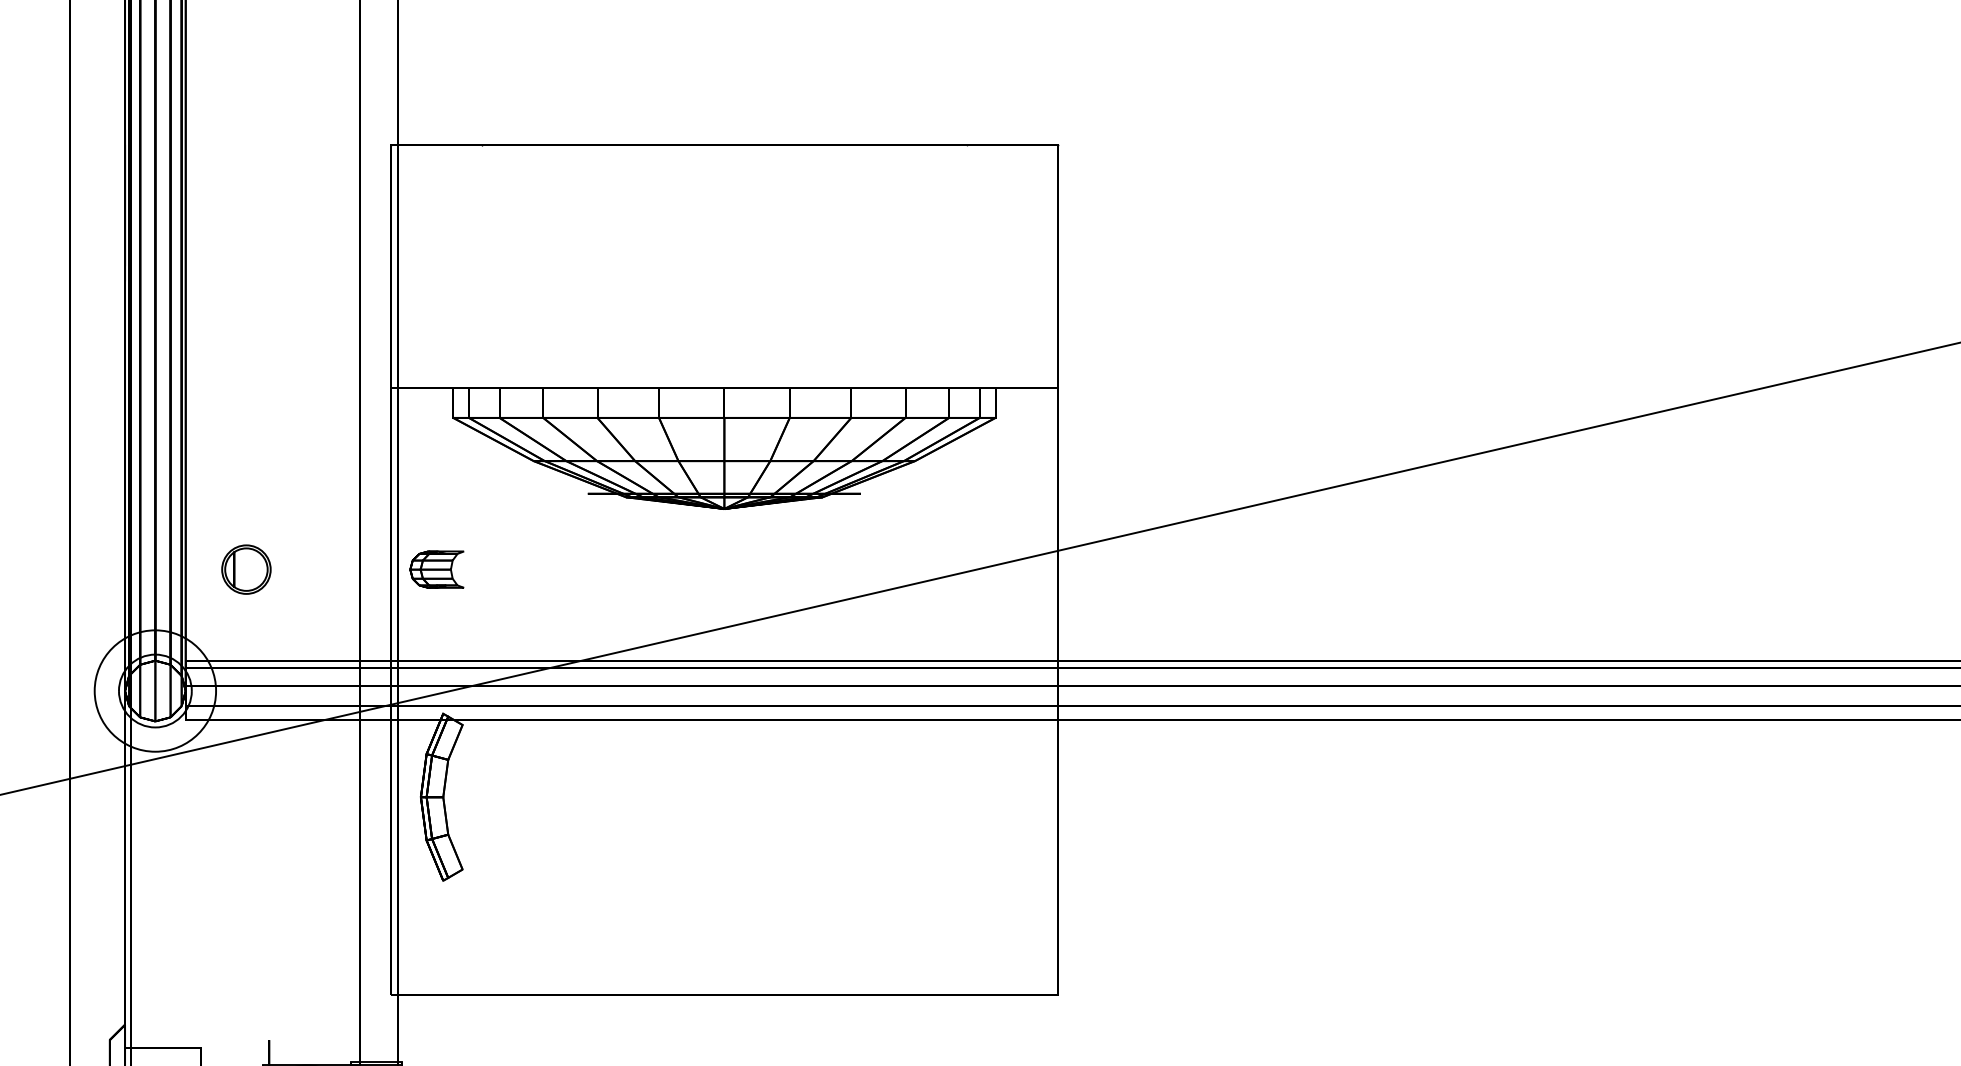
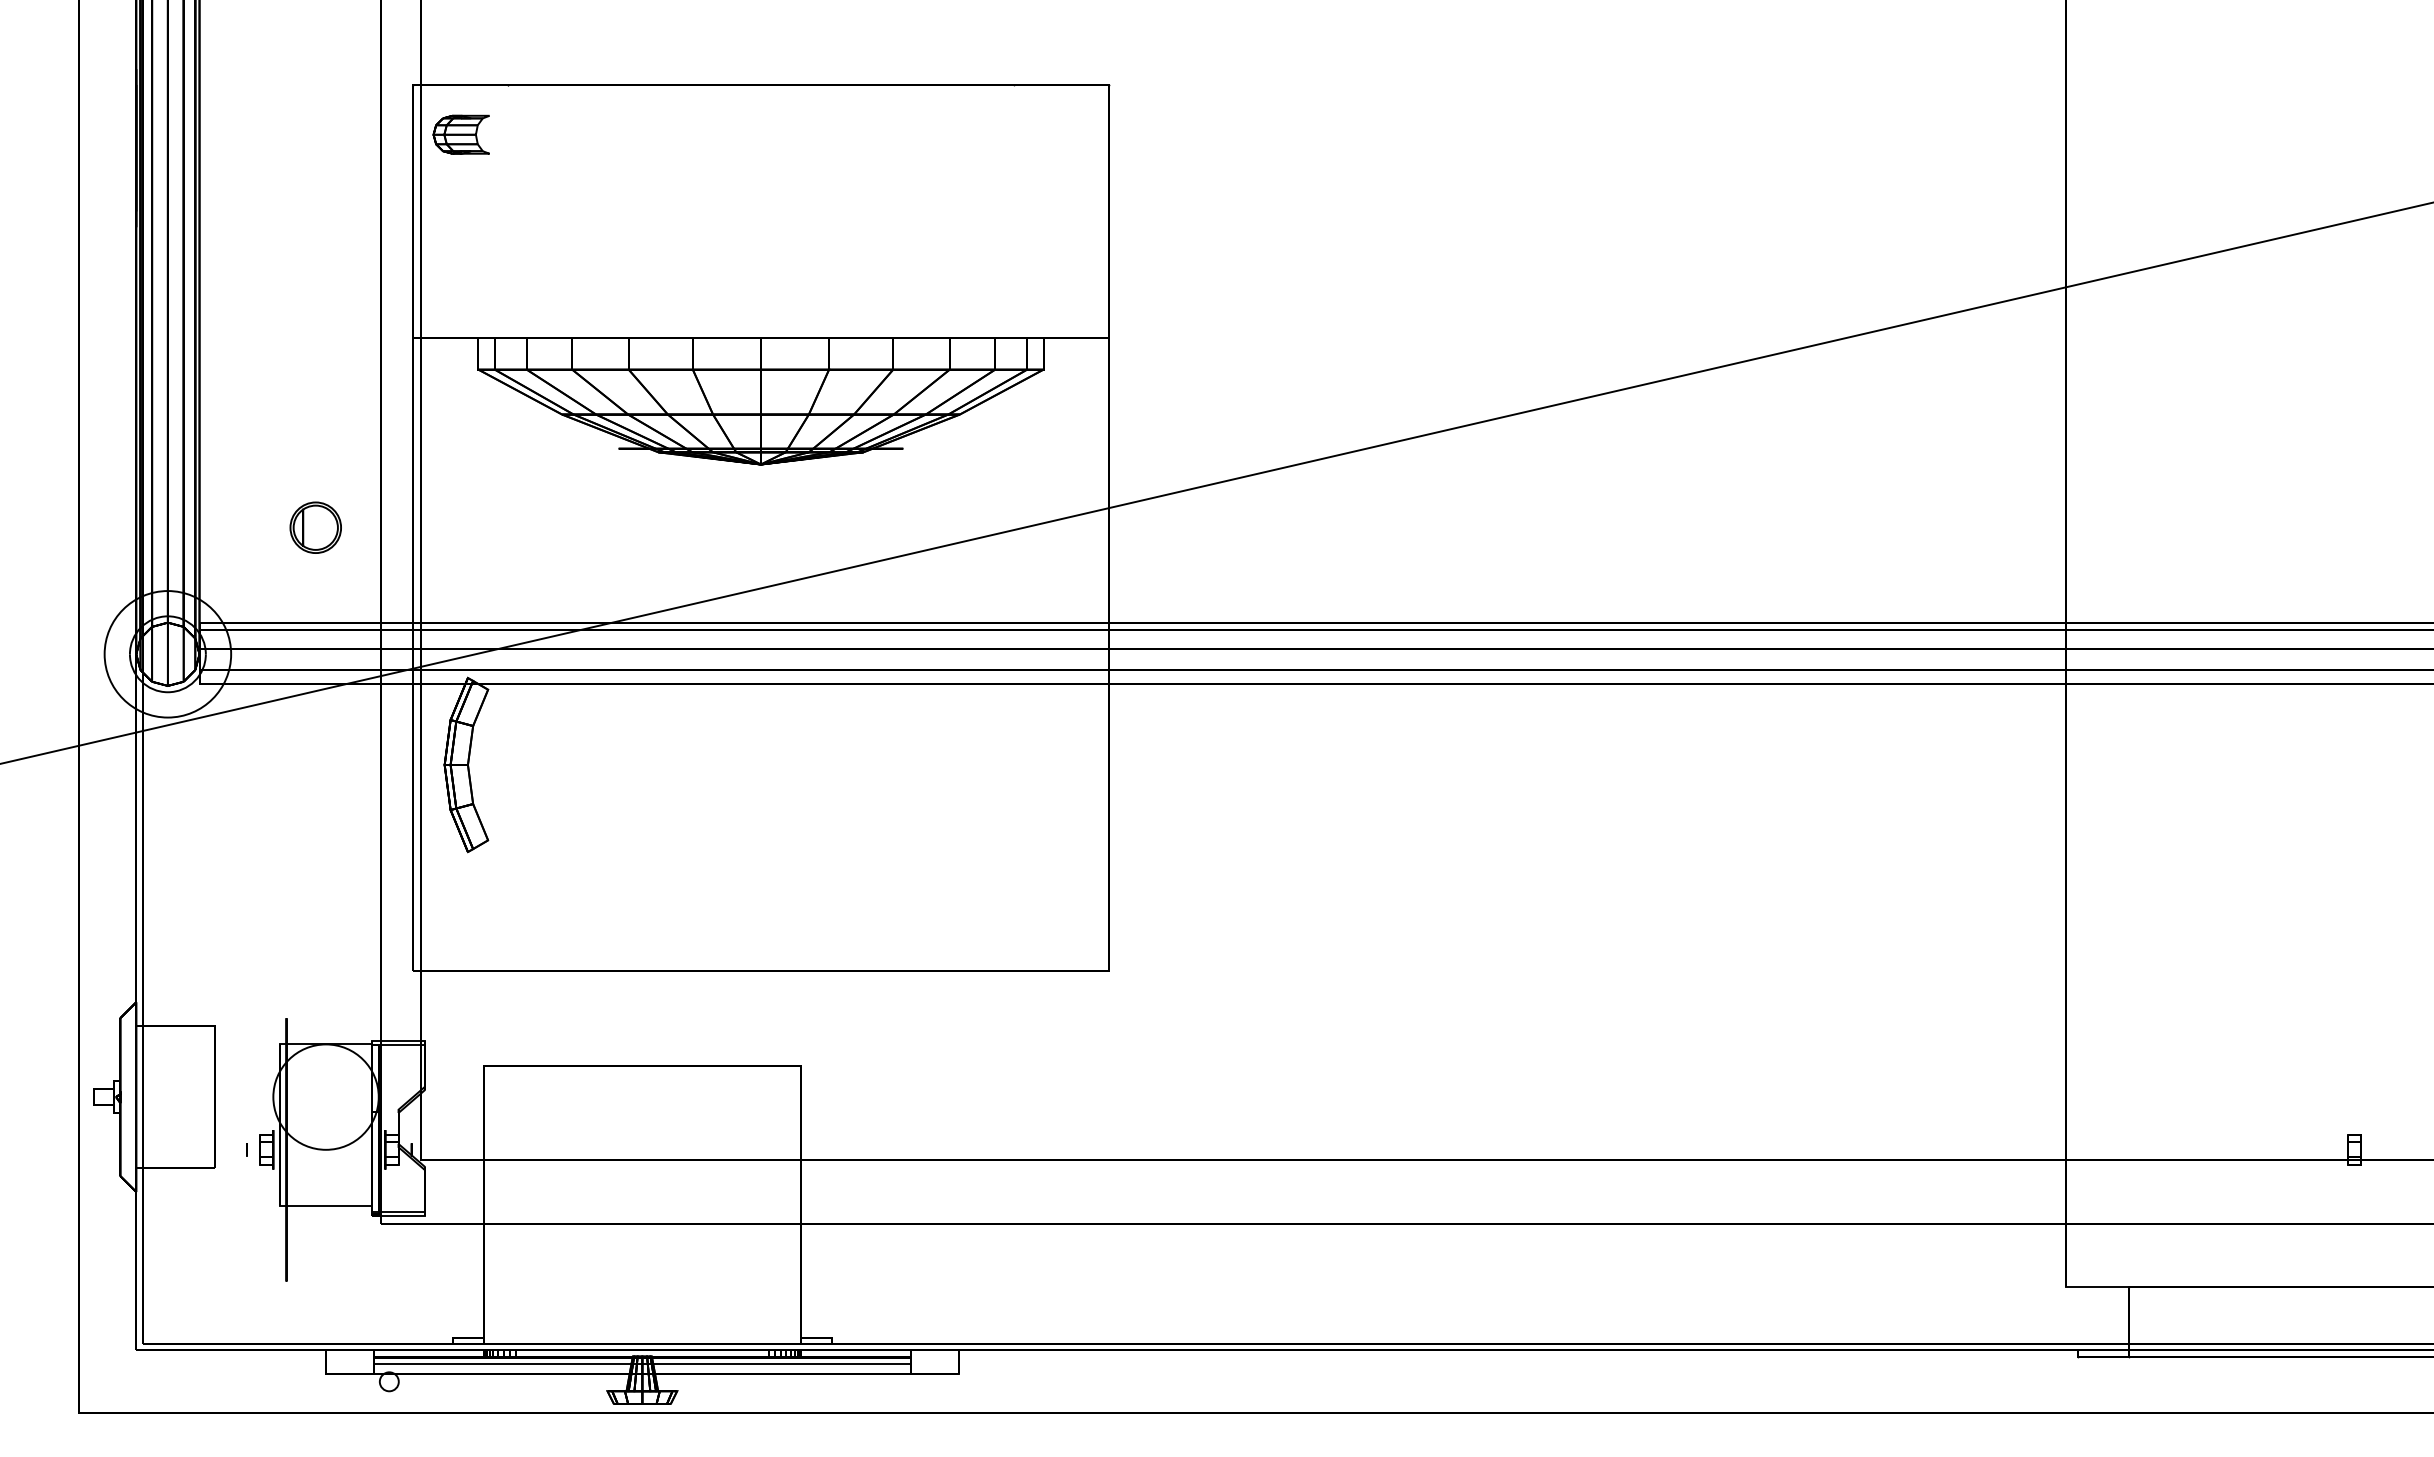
part: (246, 569) -> (315, 527), moved
part: (436, 569) -> (460, 134), moved

